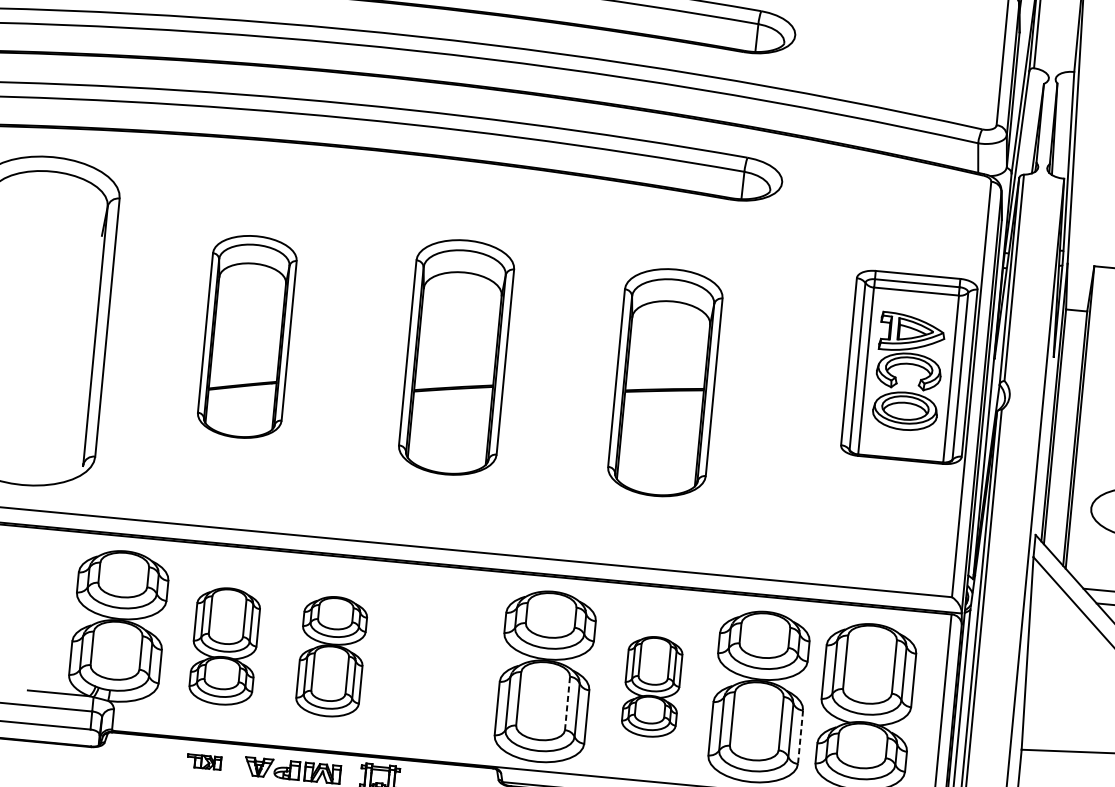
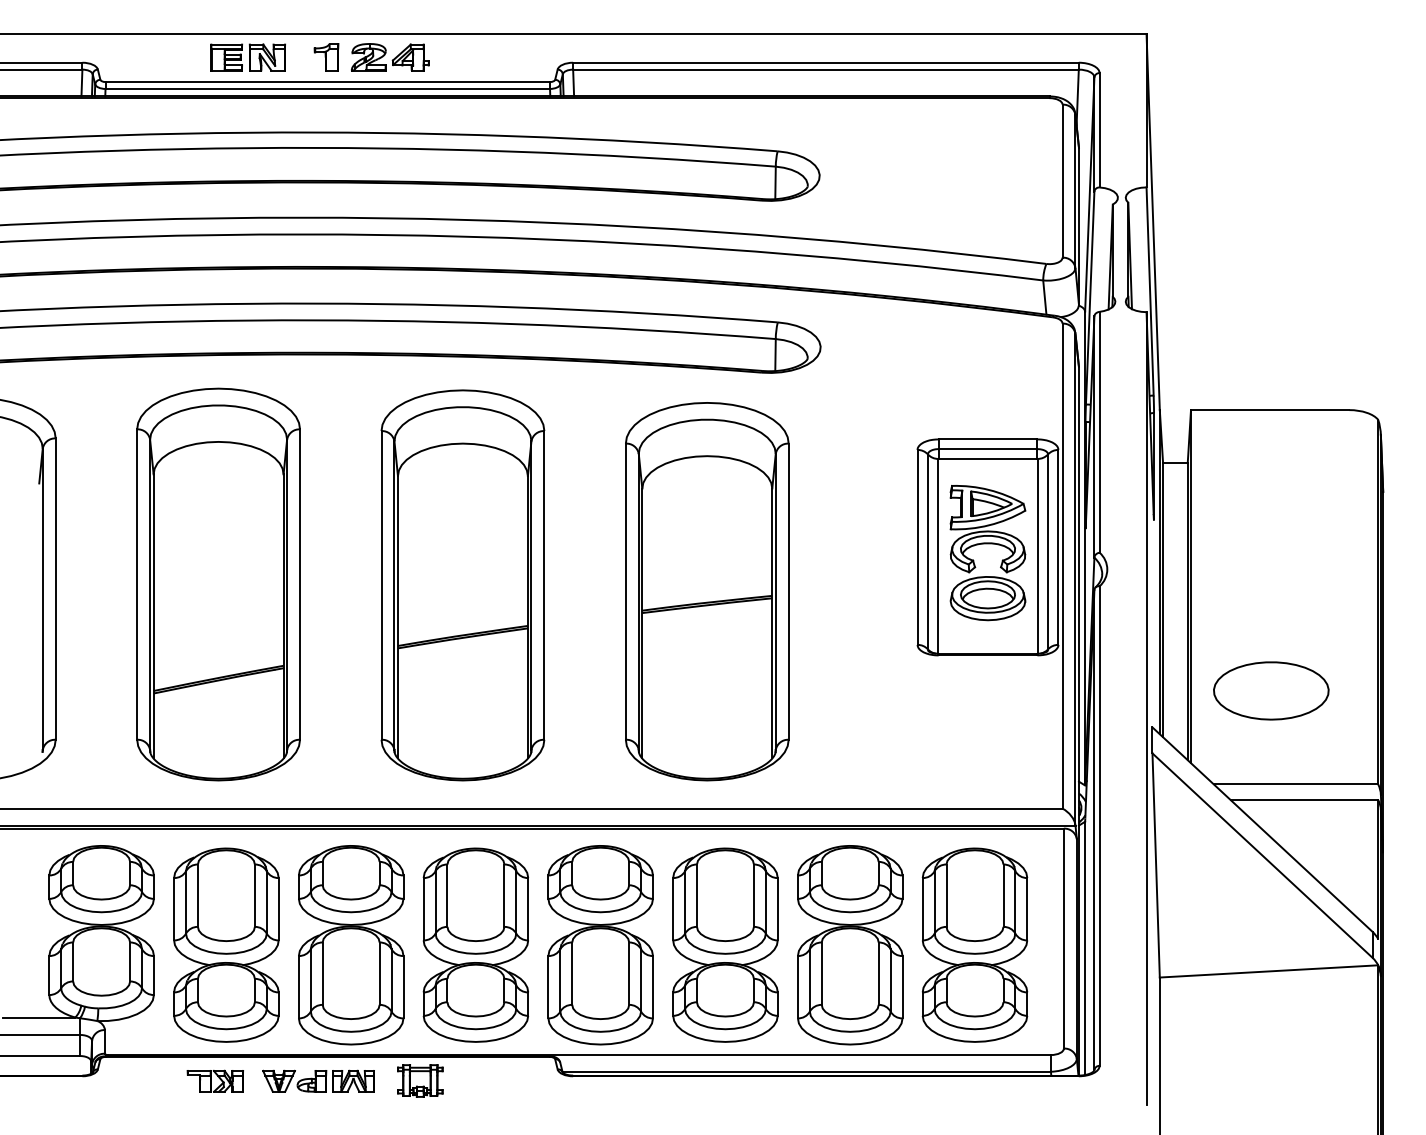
part: (247, 336) -> (218, 584), size x1.67
part: (456, 357) -> (462, 585), size x1.43
part: (665, 382) -> (707, 591), size x1.43
part: (224, 645) -> (226, 944), size x1.43
part: (331, 656) -> (351, 945), size x1.43
part: (438, 666) -> (475, 944), added
part: (652, 686) -> (725, 944), size x1.67
line: (567, 703) -> (629, 973), dashed -> solid
line: (800, 737) -> (902, 987), dashed -> solid
part: (203, 761) -> (214, 1080), size x1.43

